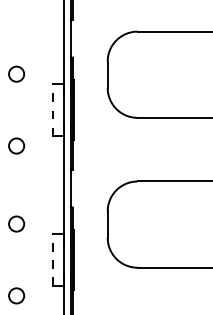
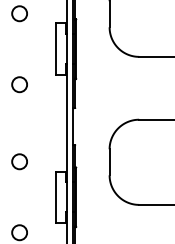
line: (53, 109) -> (56, 48), dashed -> solid
line: (53, 259) -> (56, 196), dashed -> solid

